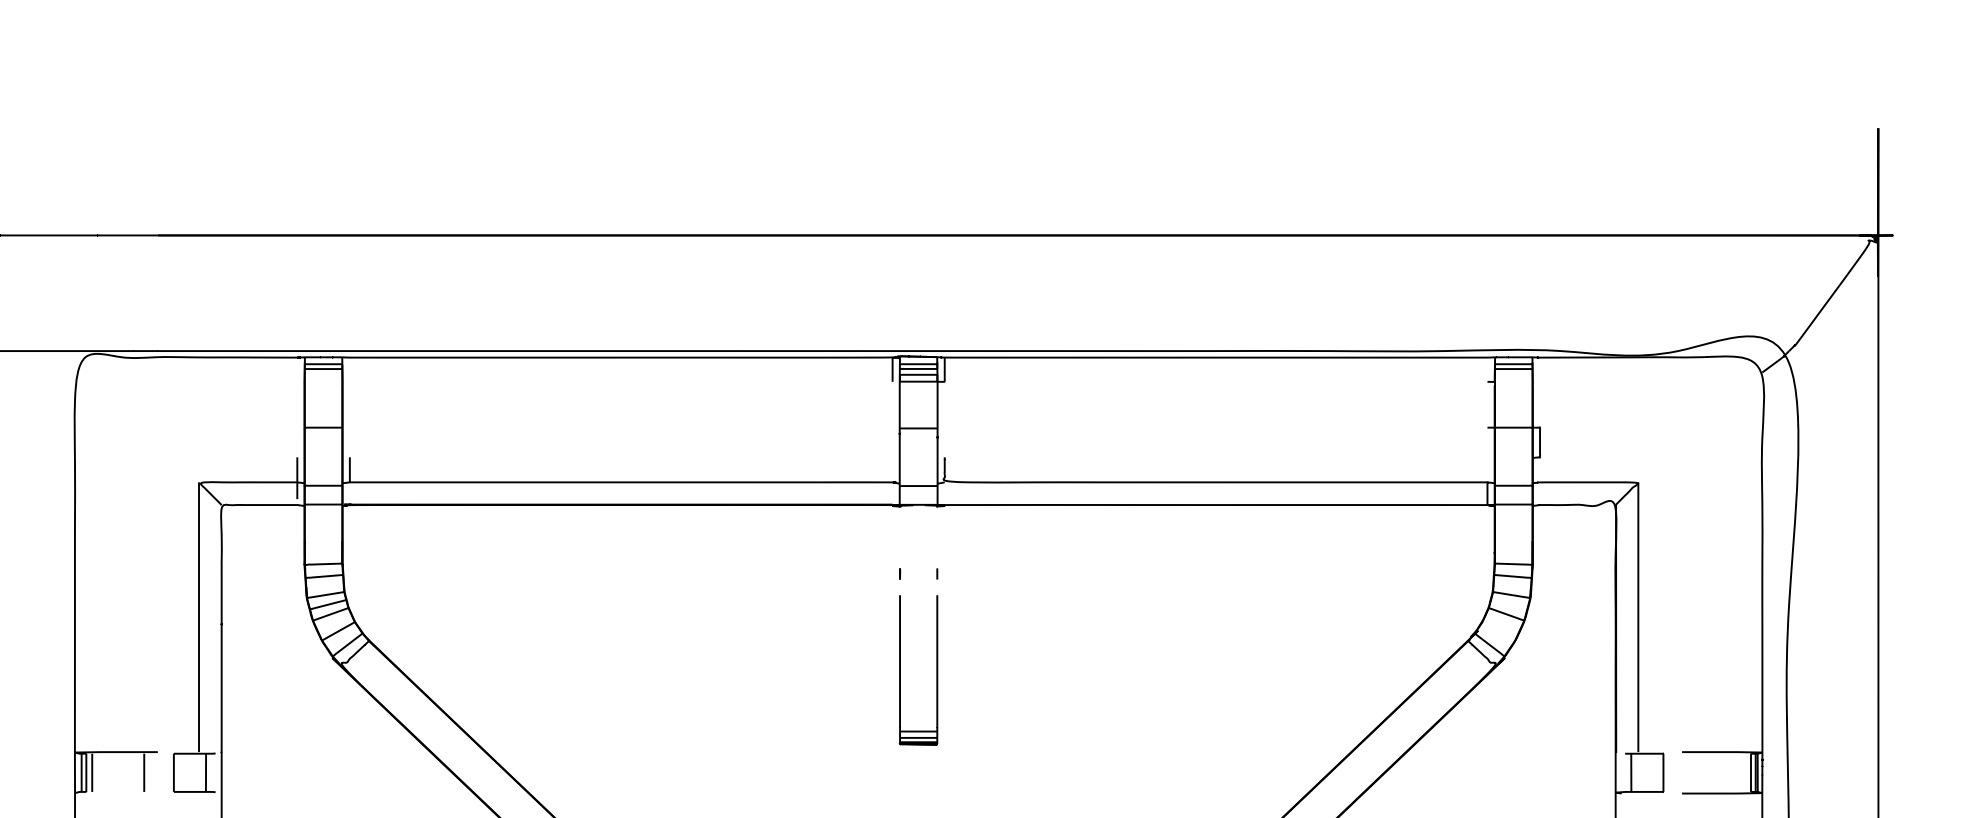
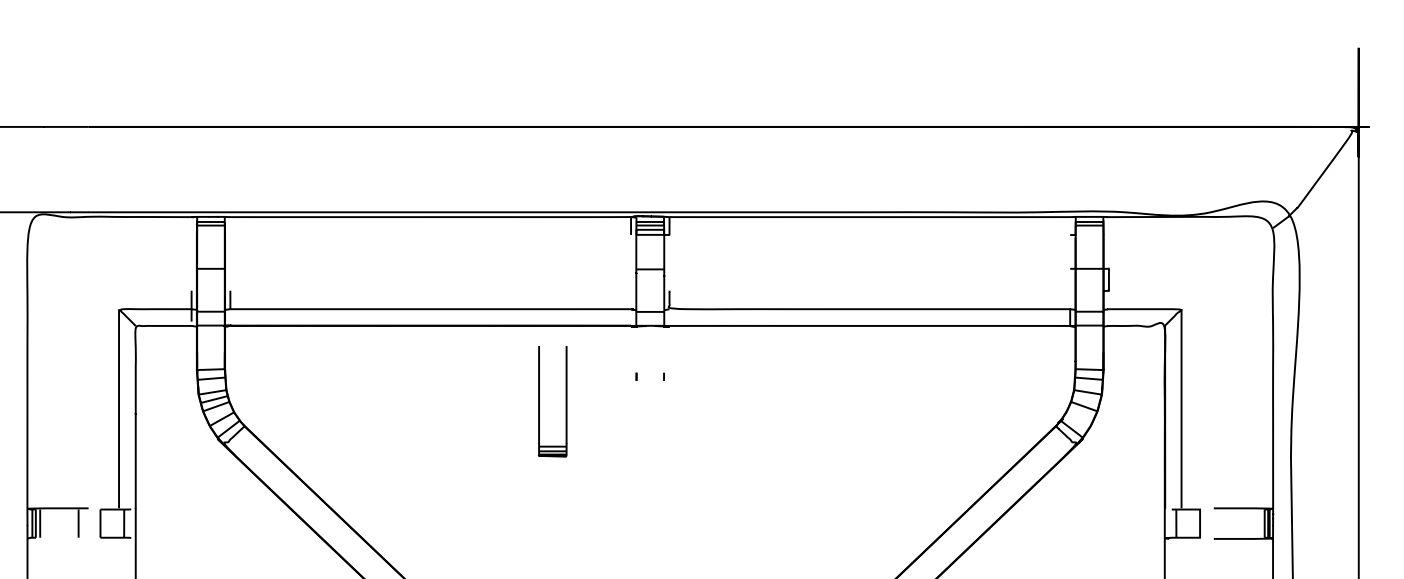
part: (900, 670) -> (539, 401), moved

